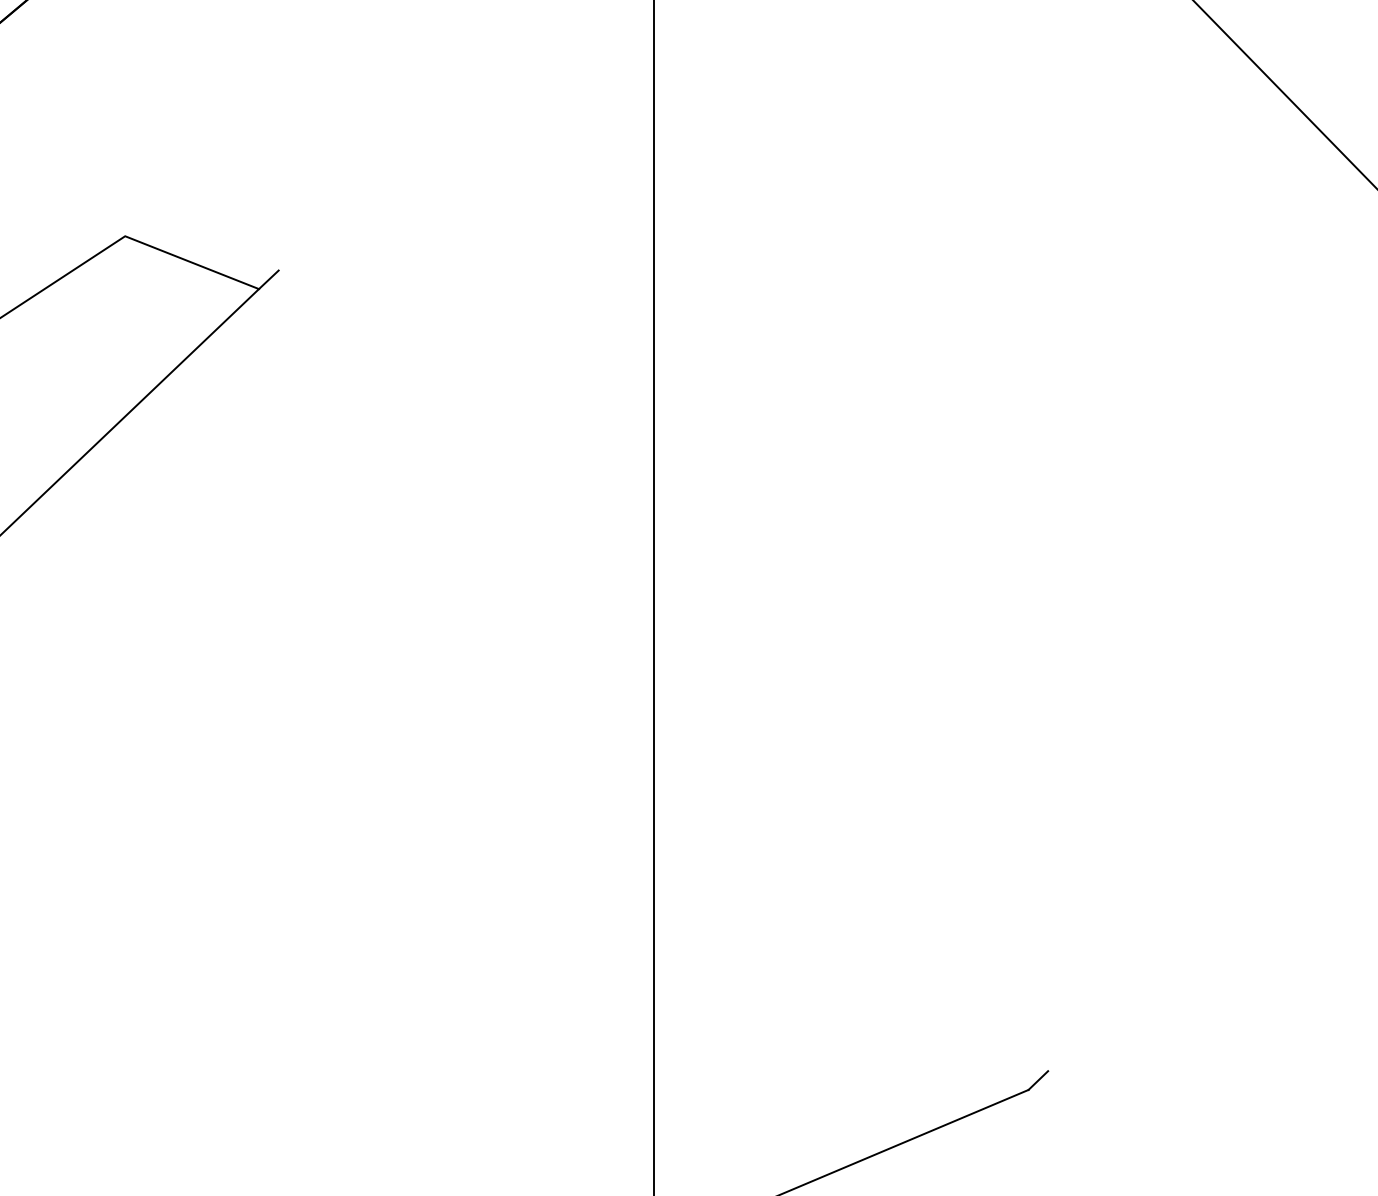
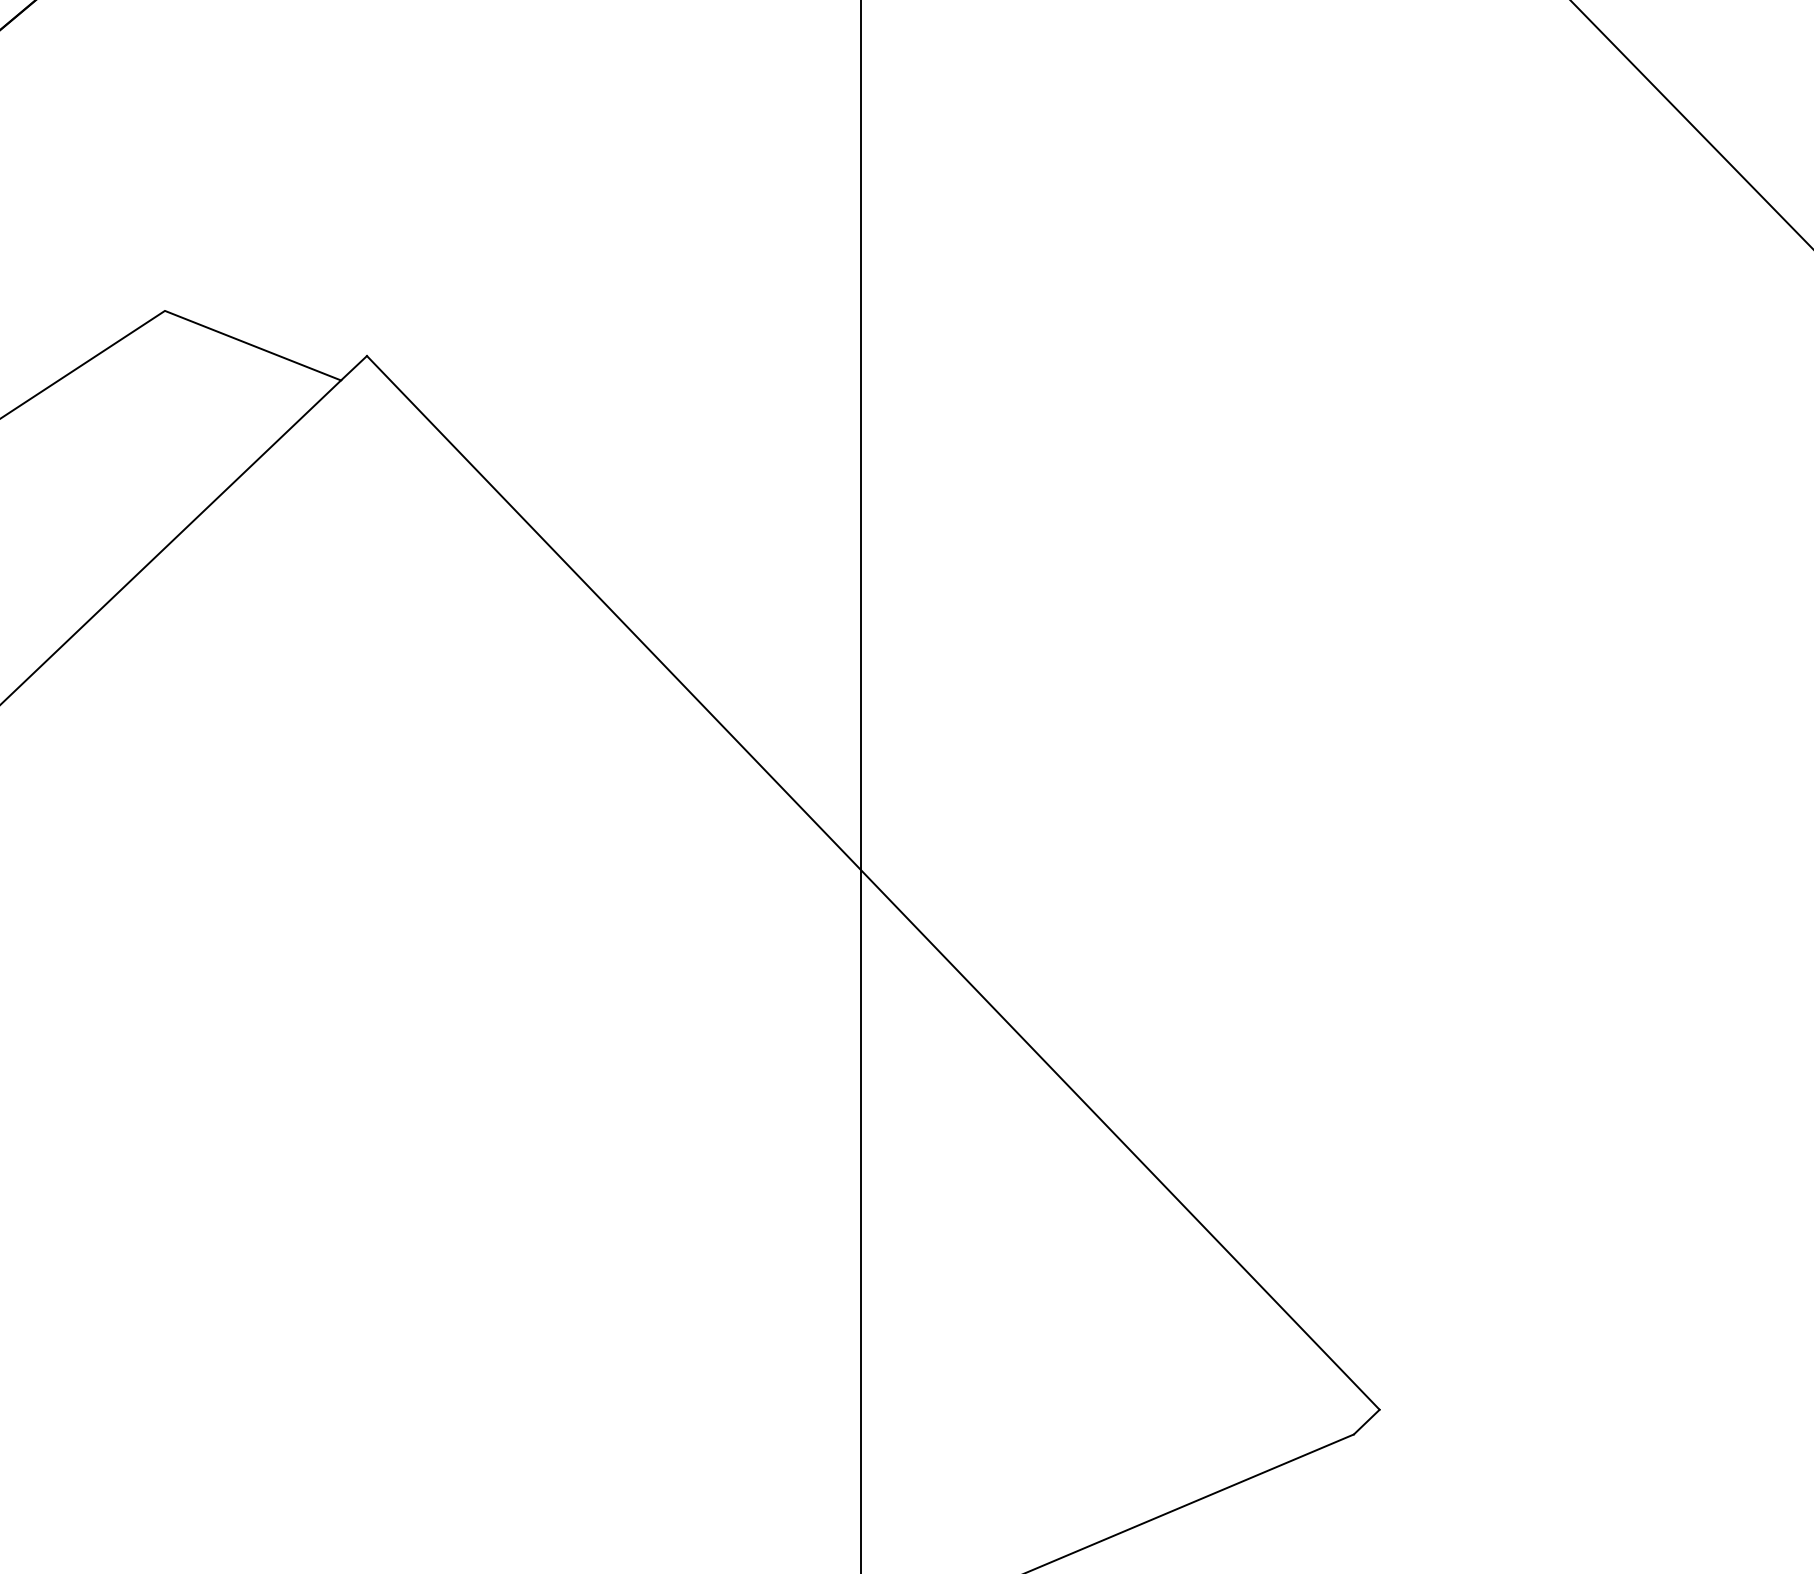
line: (662, 670) -> (872, 882), added

